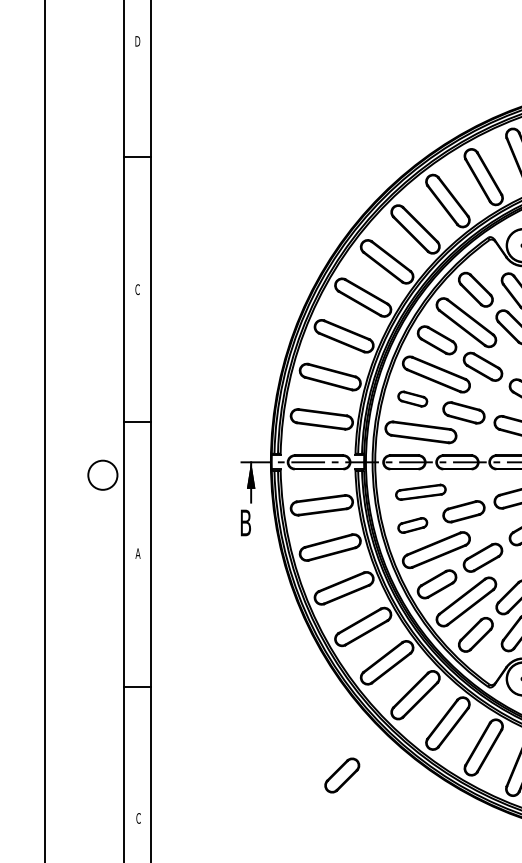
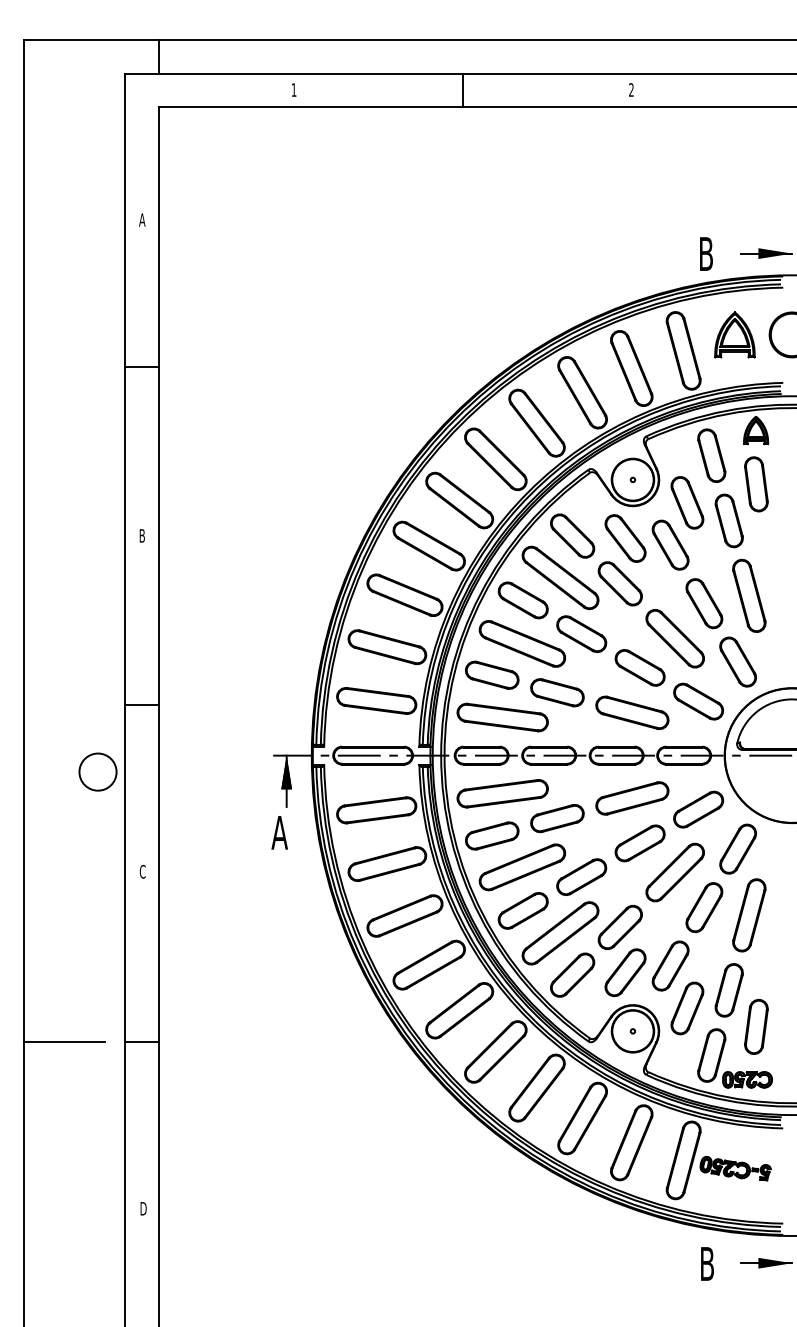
text: (137, 40) -> (142, 219), D -> A
text: (137, 289) -> (142, 535), C -> B
part: (412, 398) -> (492, 674), size x1.43
part: (420, 492) -> (502, 793), size x1.43
text: (245, 522) -> (279, 832), B -> A
part: (412, 525) -> (492, 835), size x1.43
text: (137, 553) -> (142, 871), A -> C
line: (75, 687) -> (63, 1042), added
part: (342, 775) -> (402, 1153), removed
text: (138, 818) -> (143, 1208), C -> D

